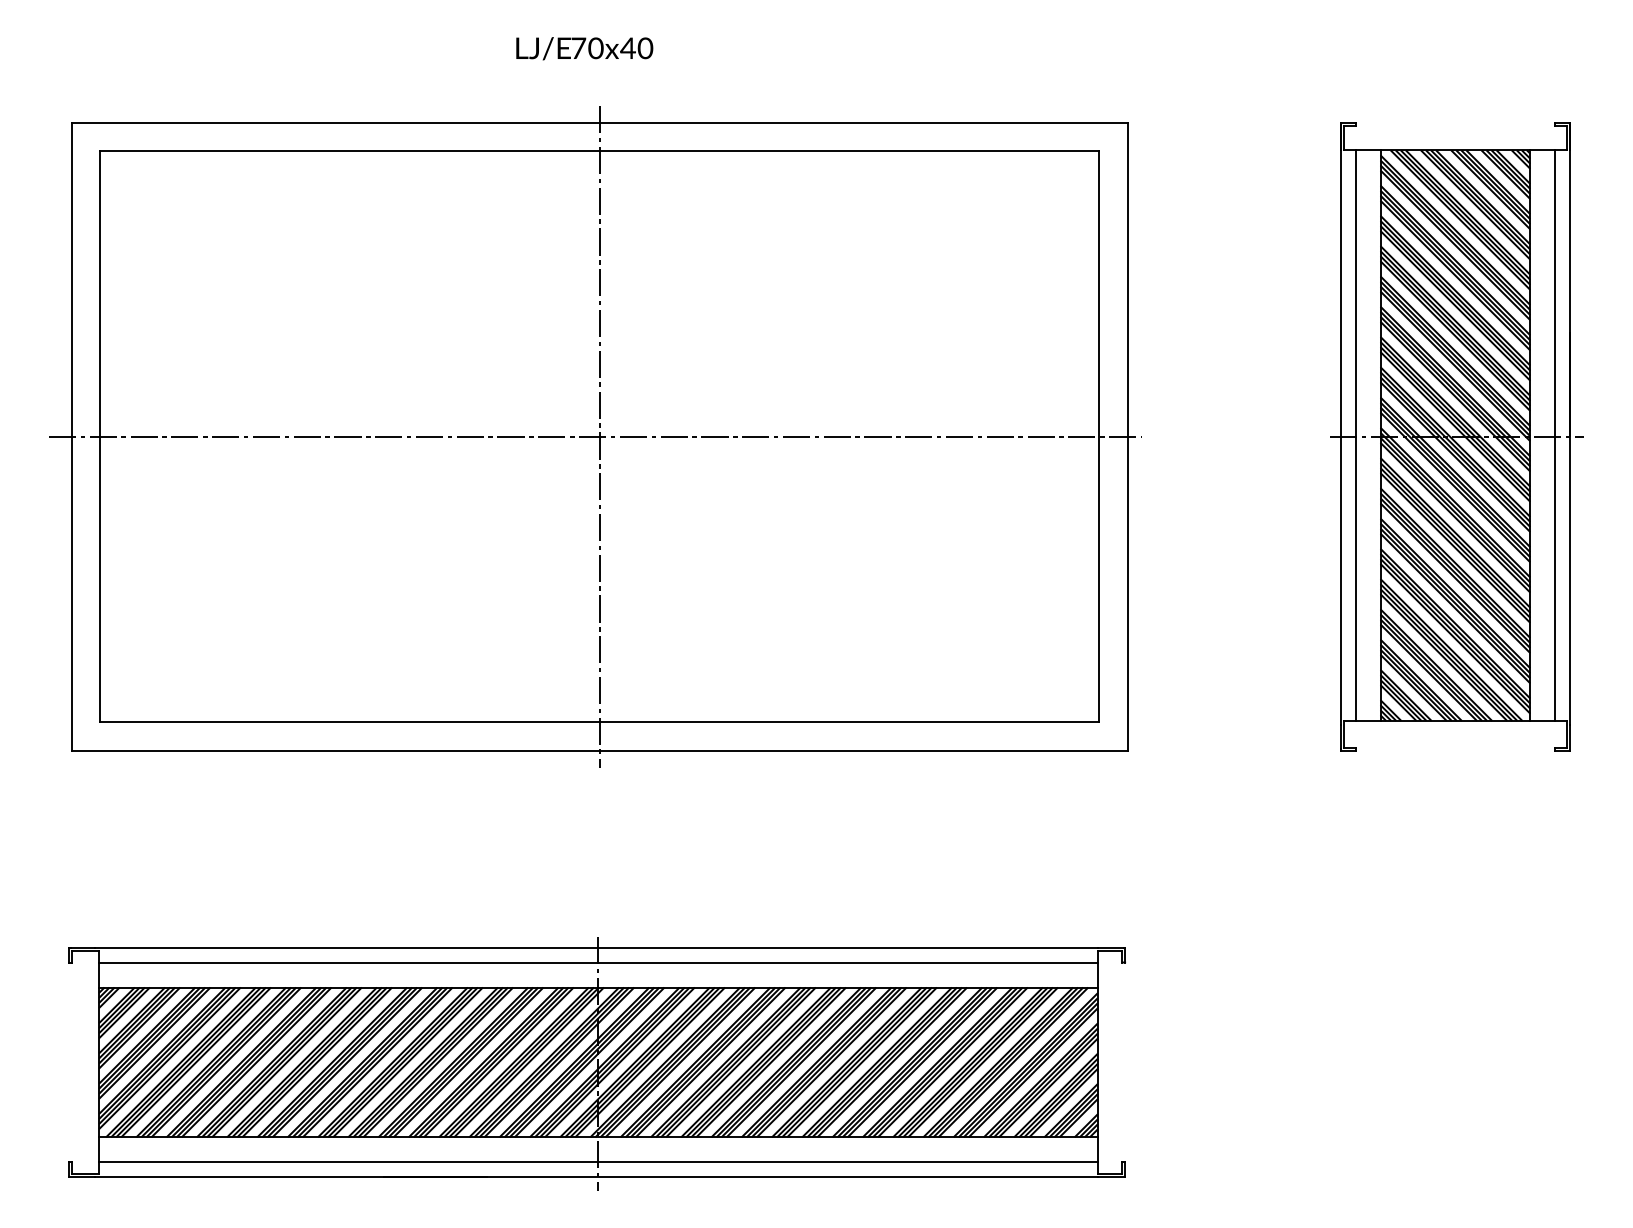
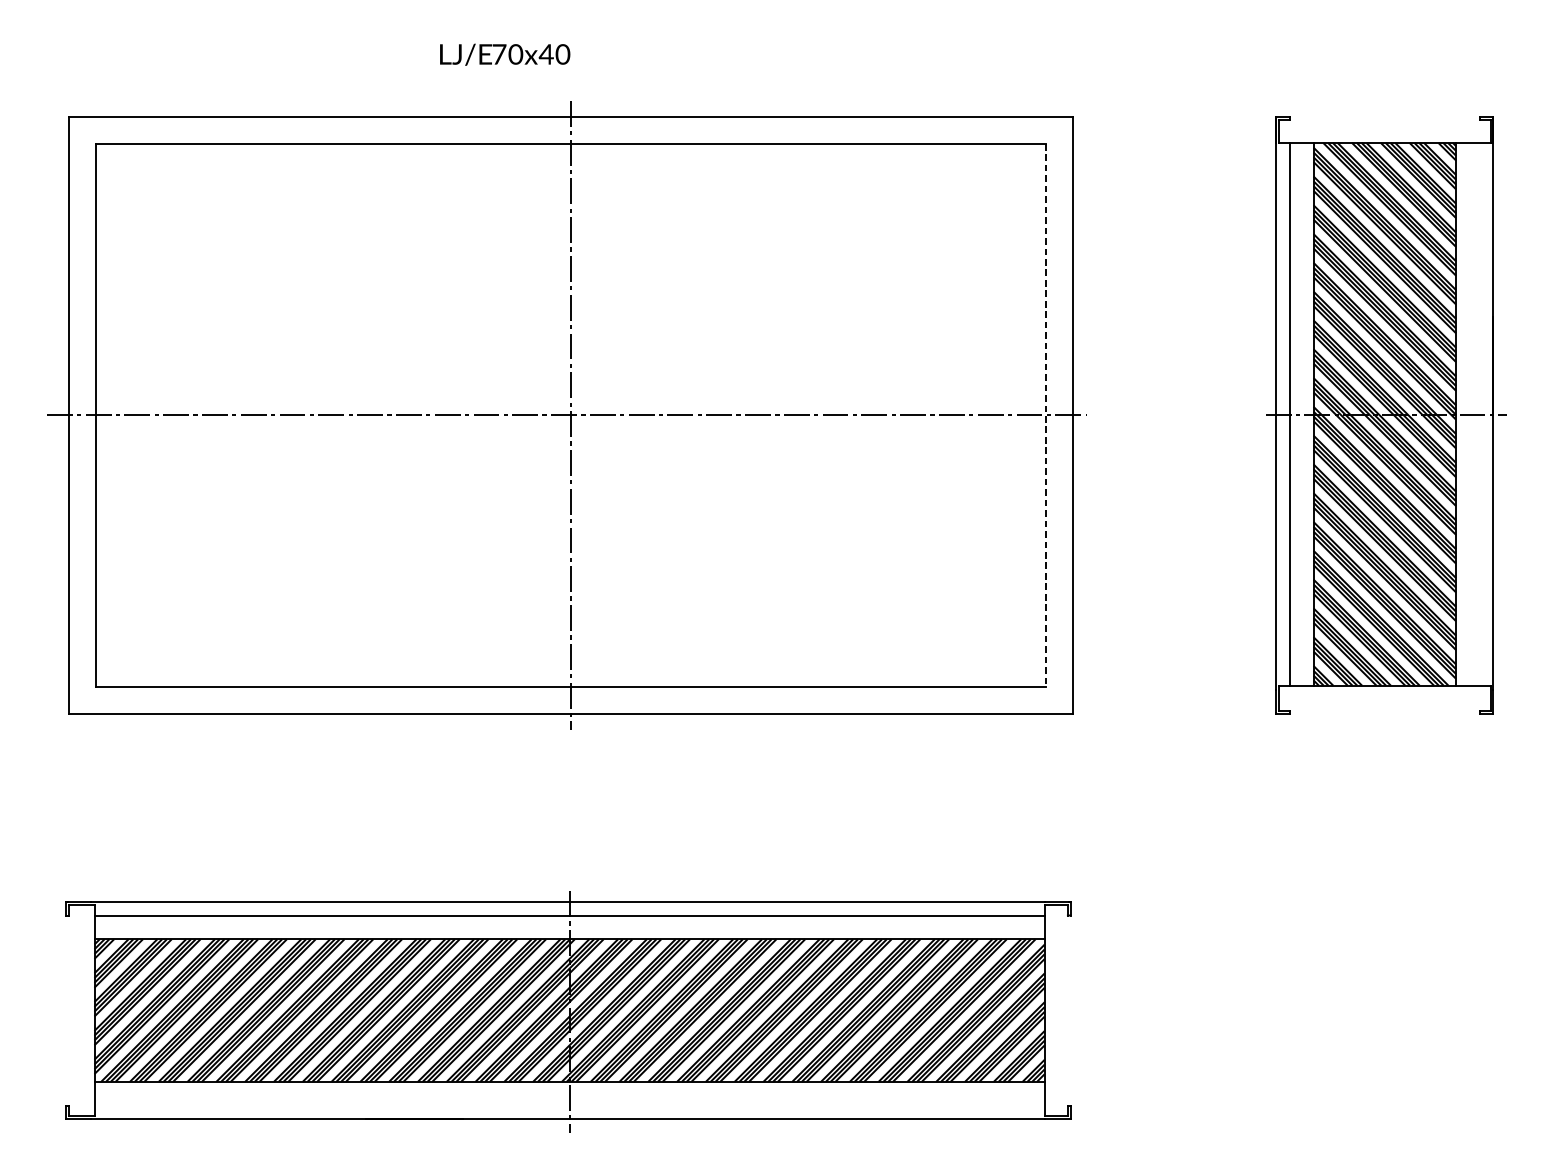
text: (584, 48) -> (504, 54), moved
line: (1555, 435) -> (1480, 414), removed
line: (1099, 437) -> (1046, 416), solid -> dashed
line: (598, 1162) -> (569, 1105), removed

